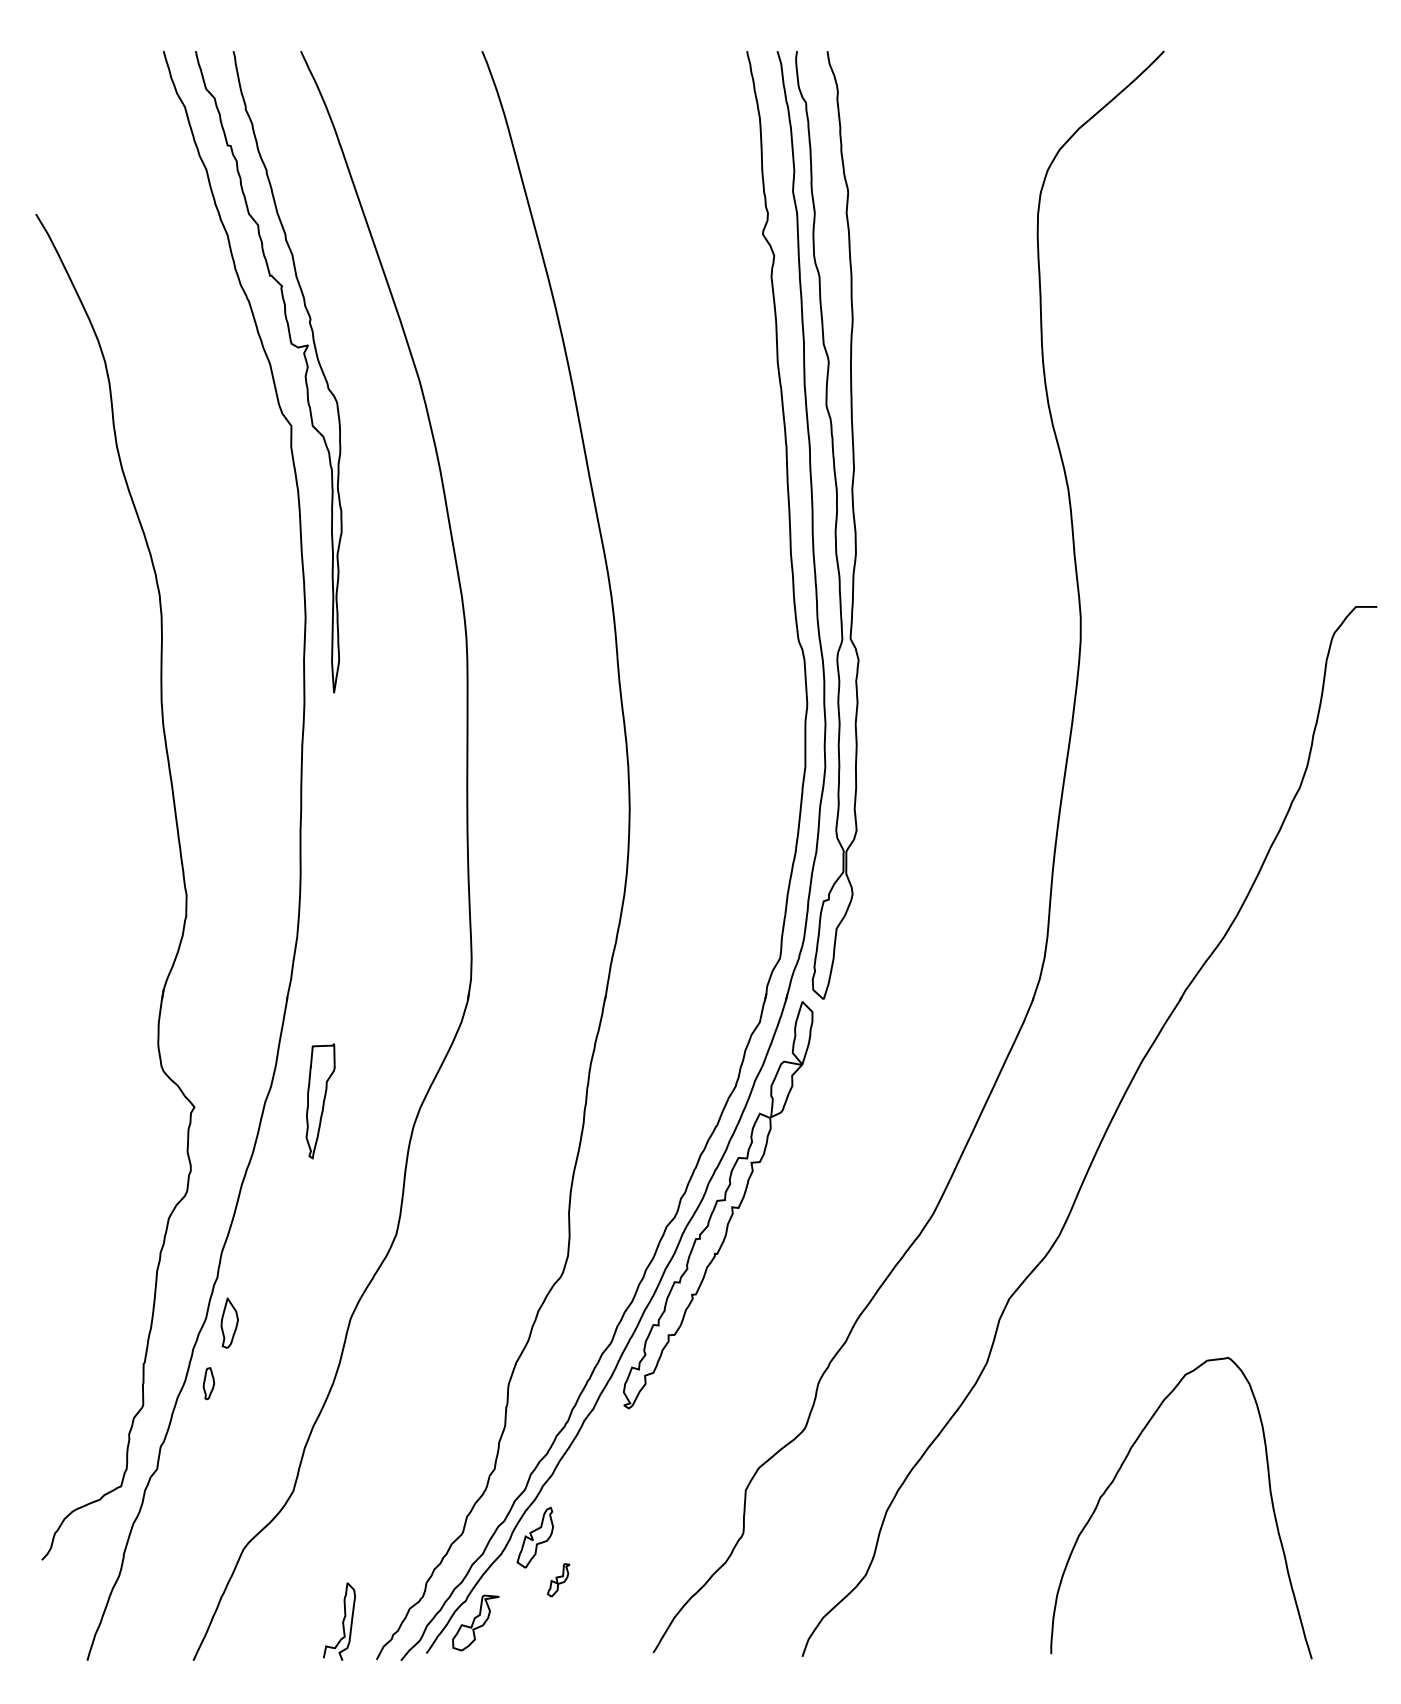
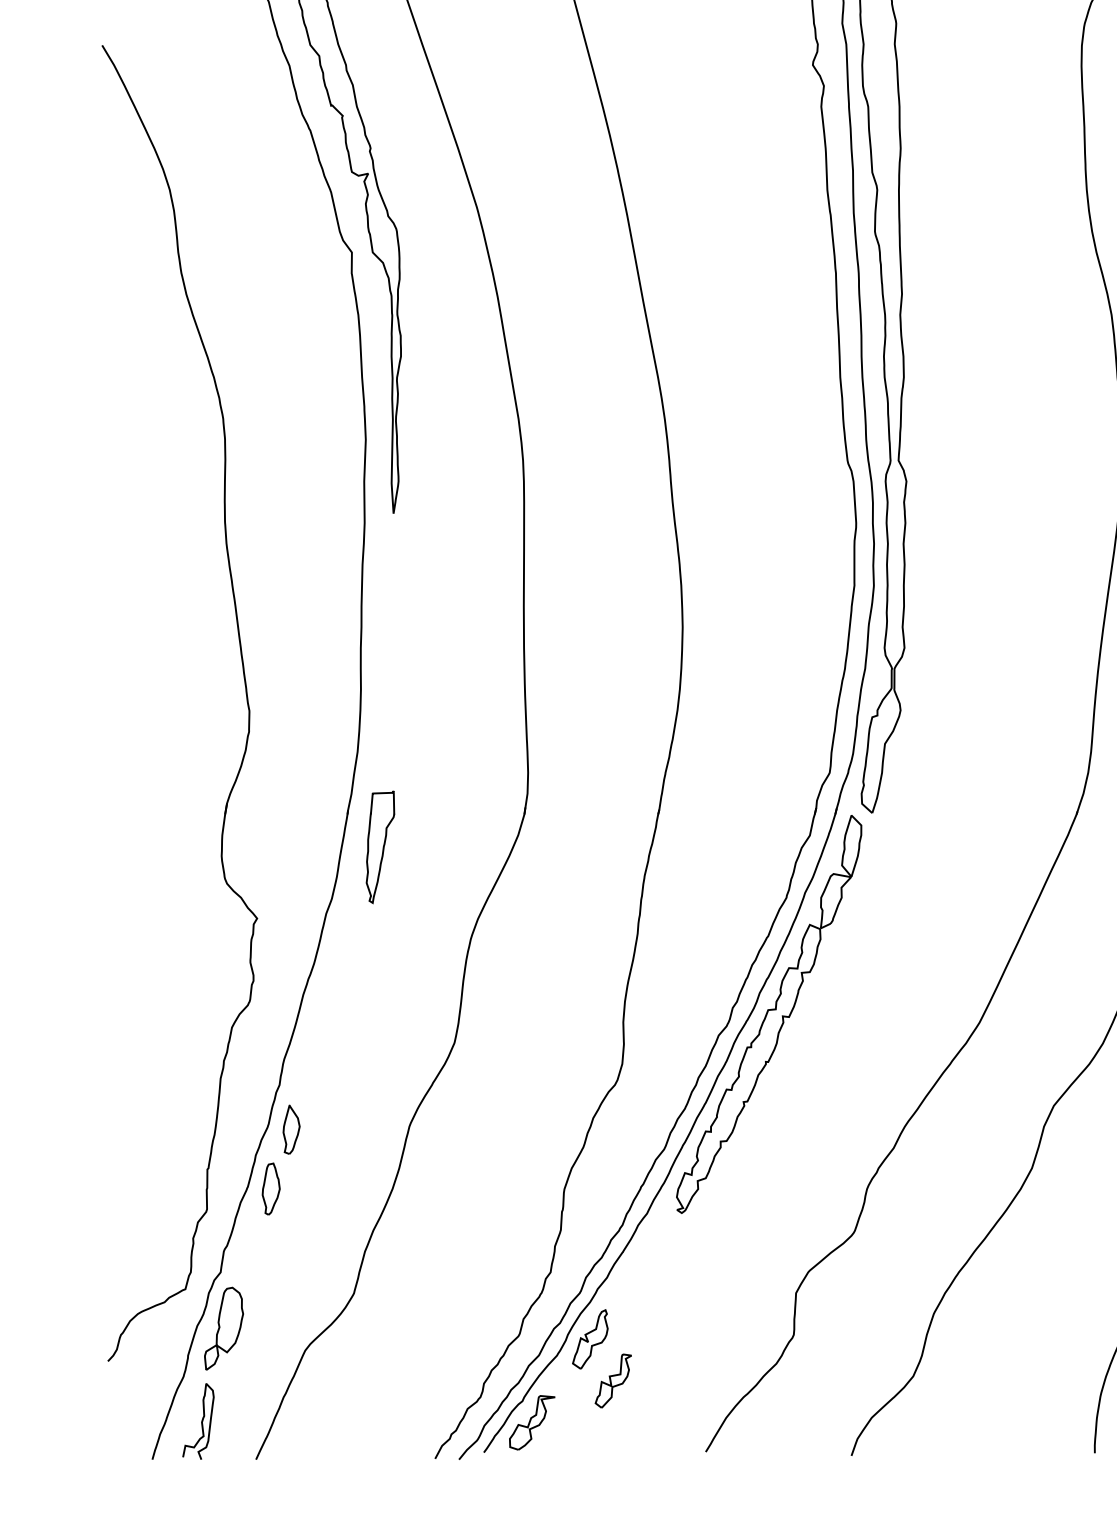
part: (320, 1101) -> (380, 847), moved
part: (208, 1383) -> (270, 1188), size x1.67
part: (160, 1526) -> (223, 1328), added
part: (558, 1580) -> (613, 1381), size x1.67
curve: (342, 1621) -> (201, 1421), moved

